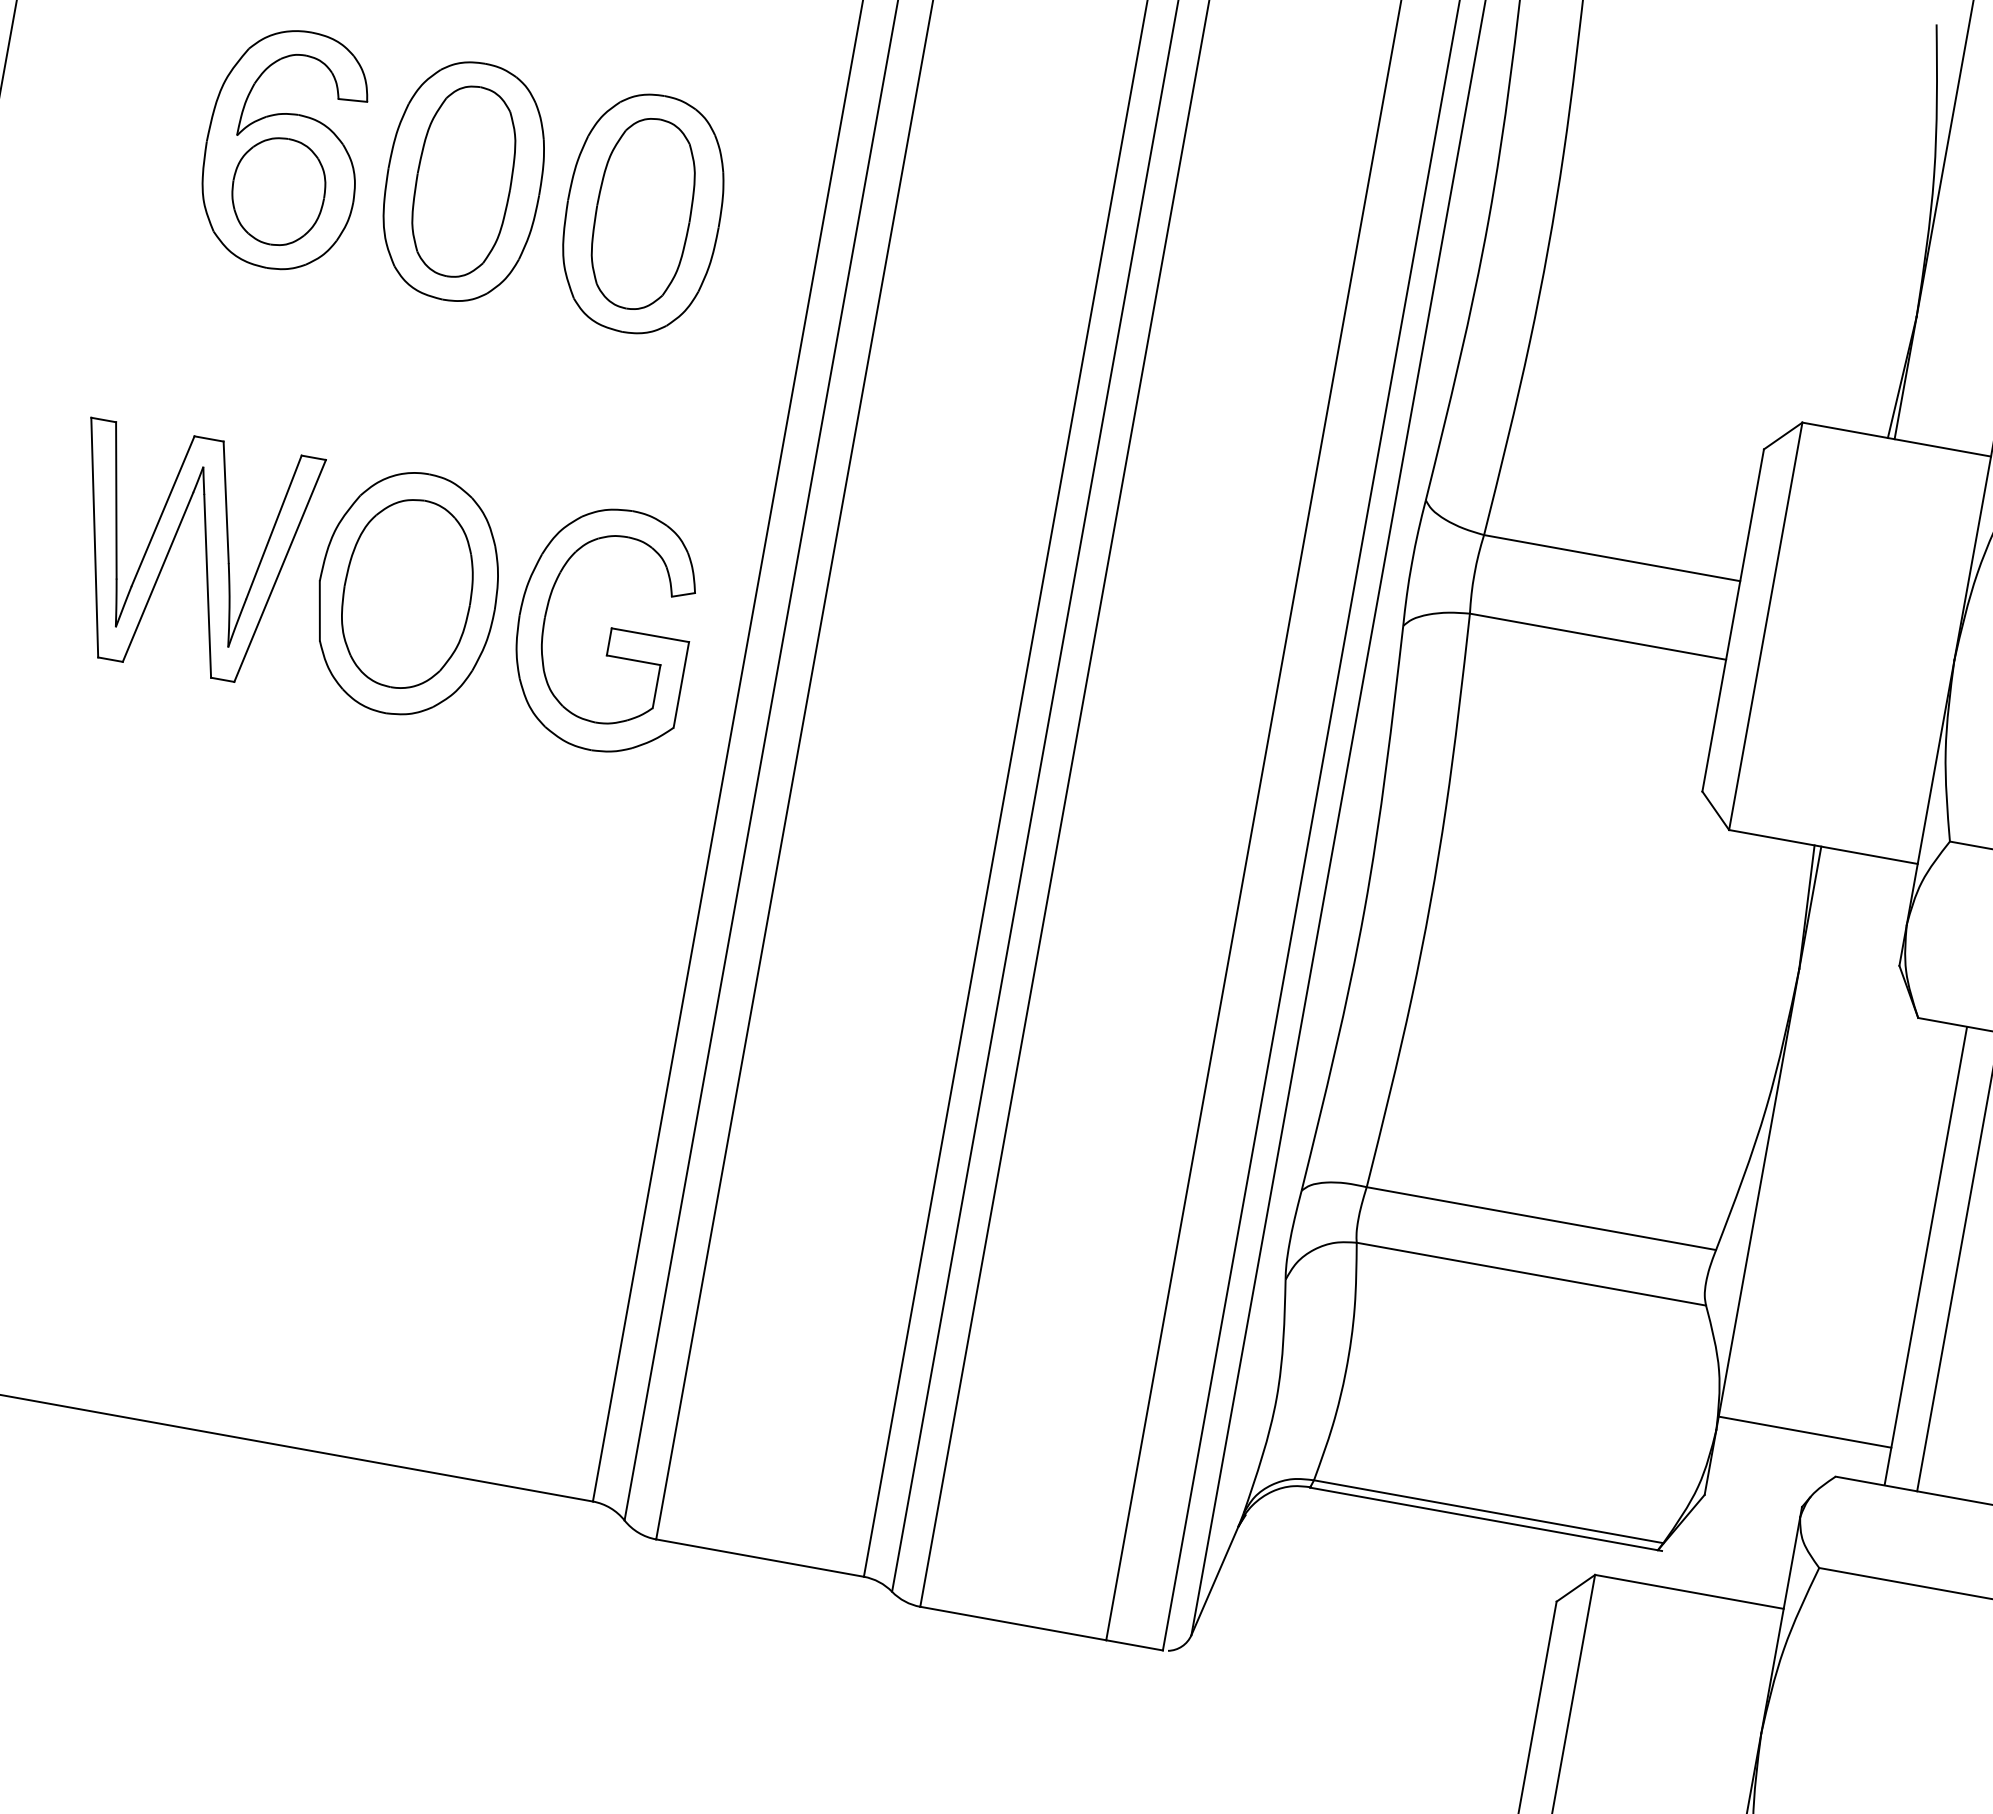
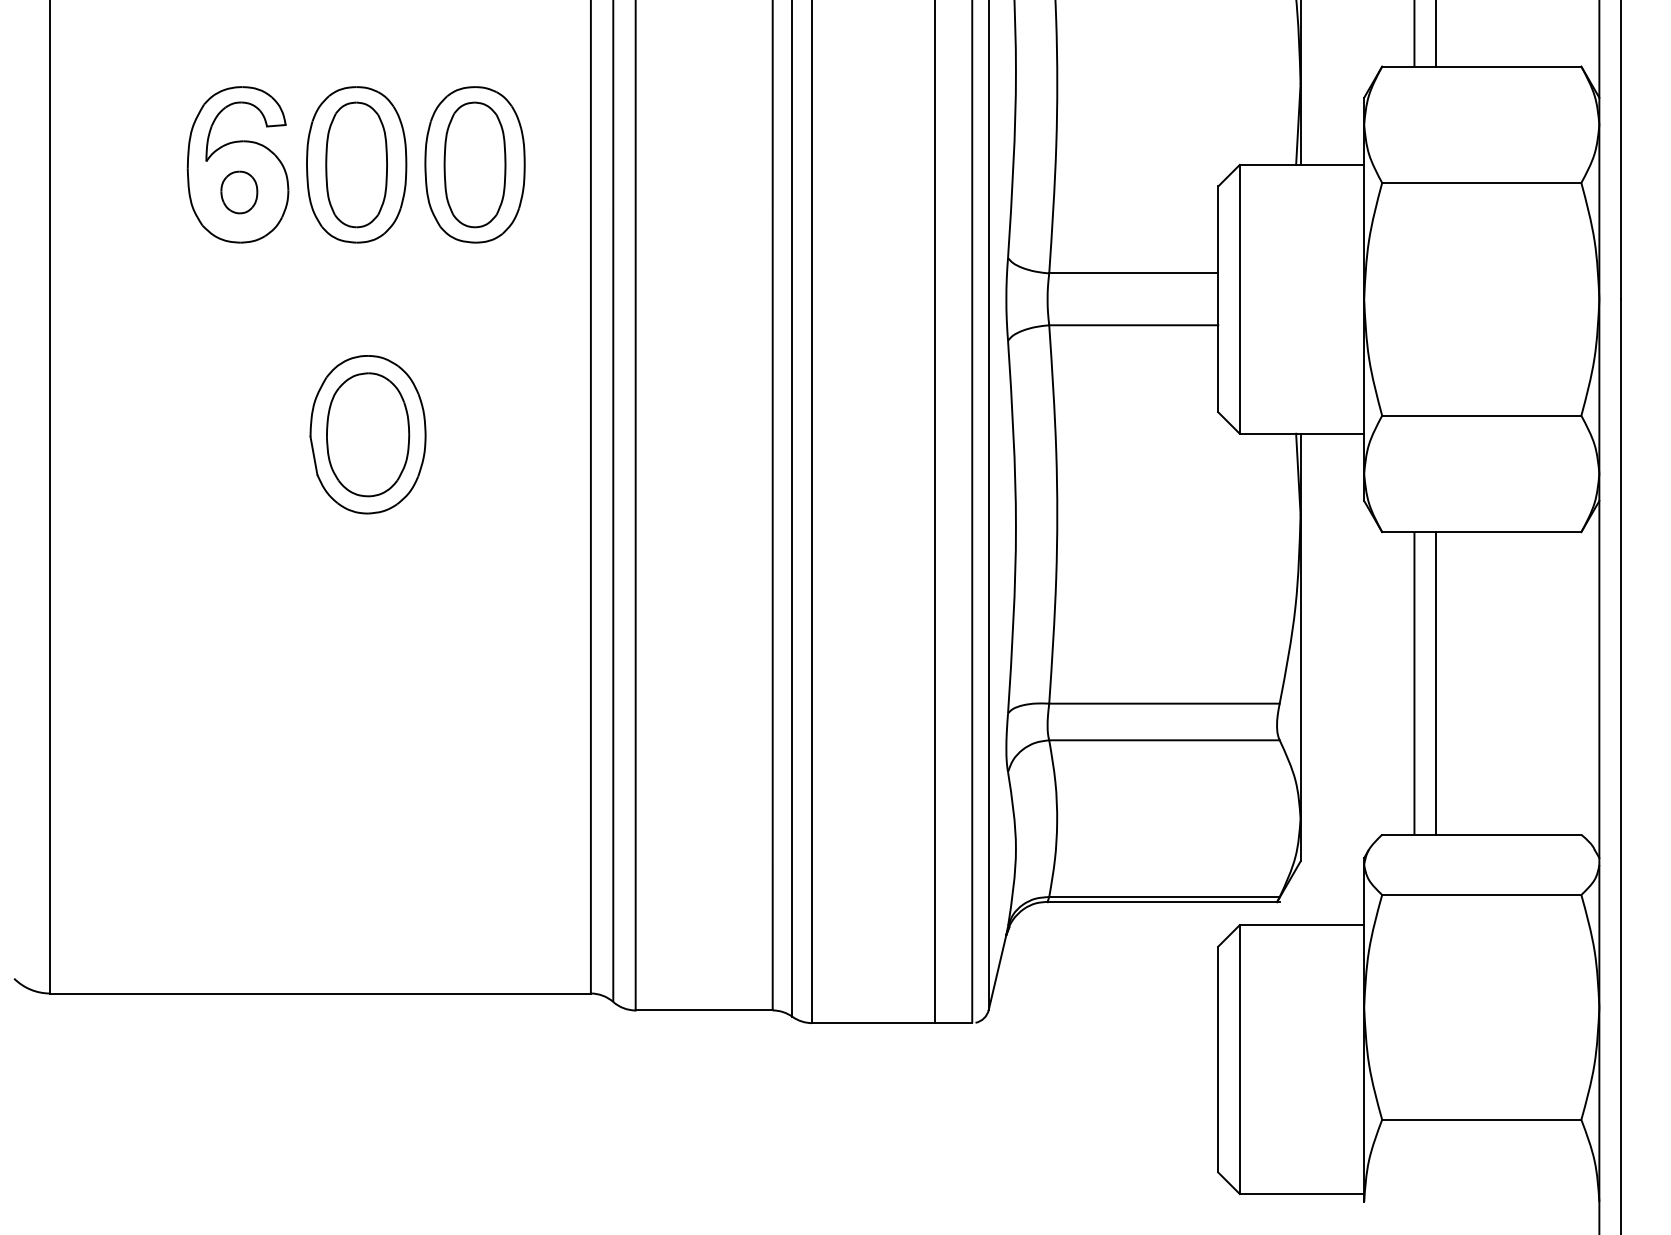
part: (278, 191) -> (239, 192), size x0.6
part: (172, 547) -> (212, 432), removed
part: (603, 628) -> (497, 434), removed
line: (1805, 1431) -> (1357, 809), removed

